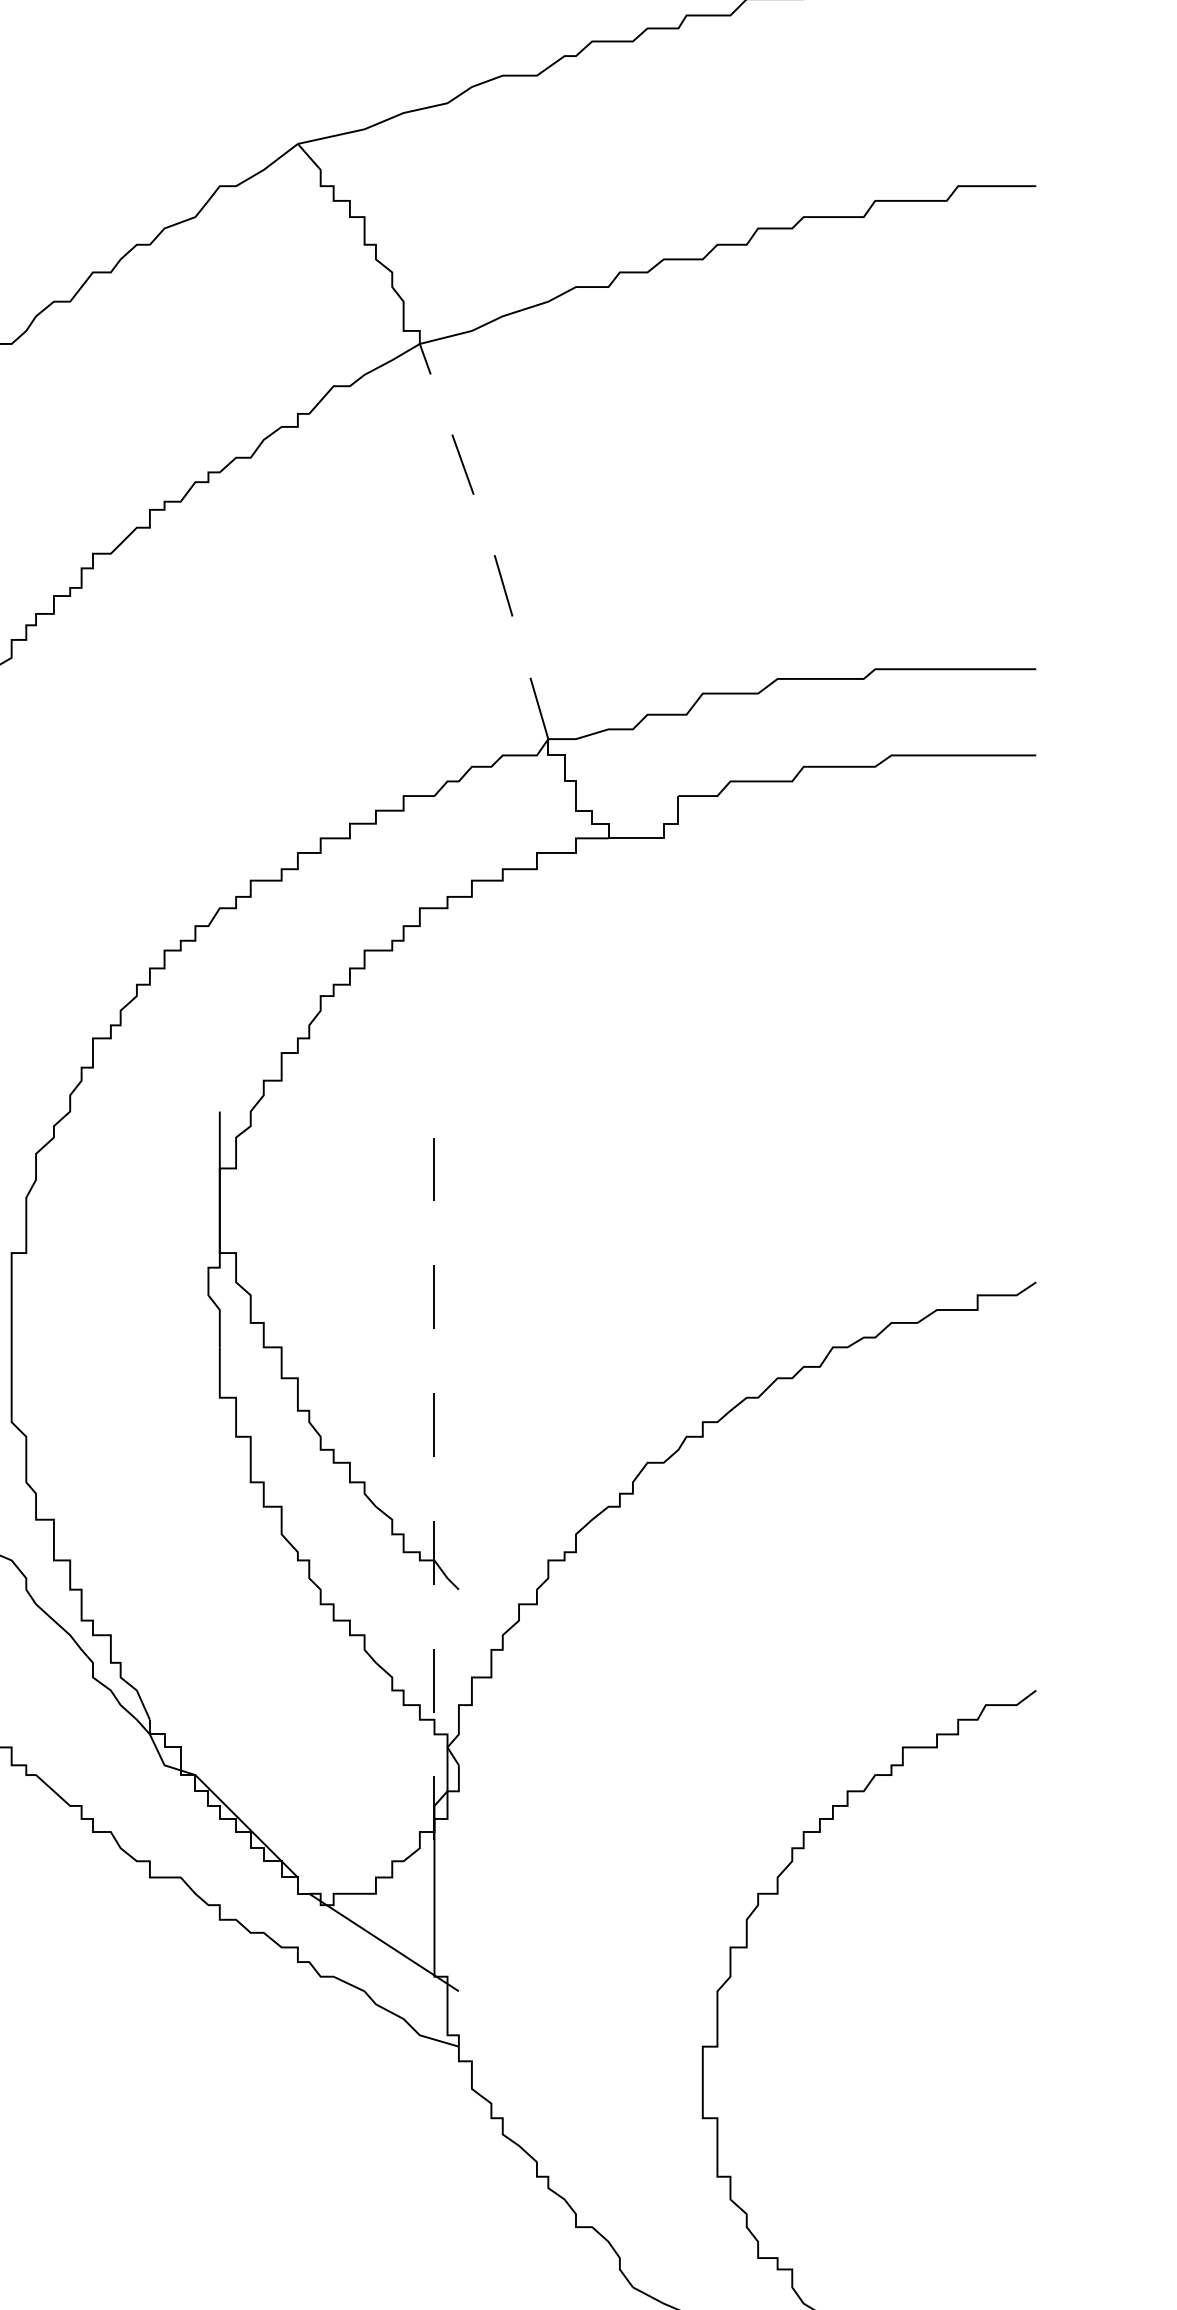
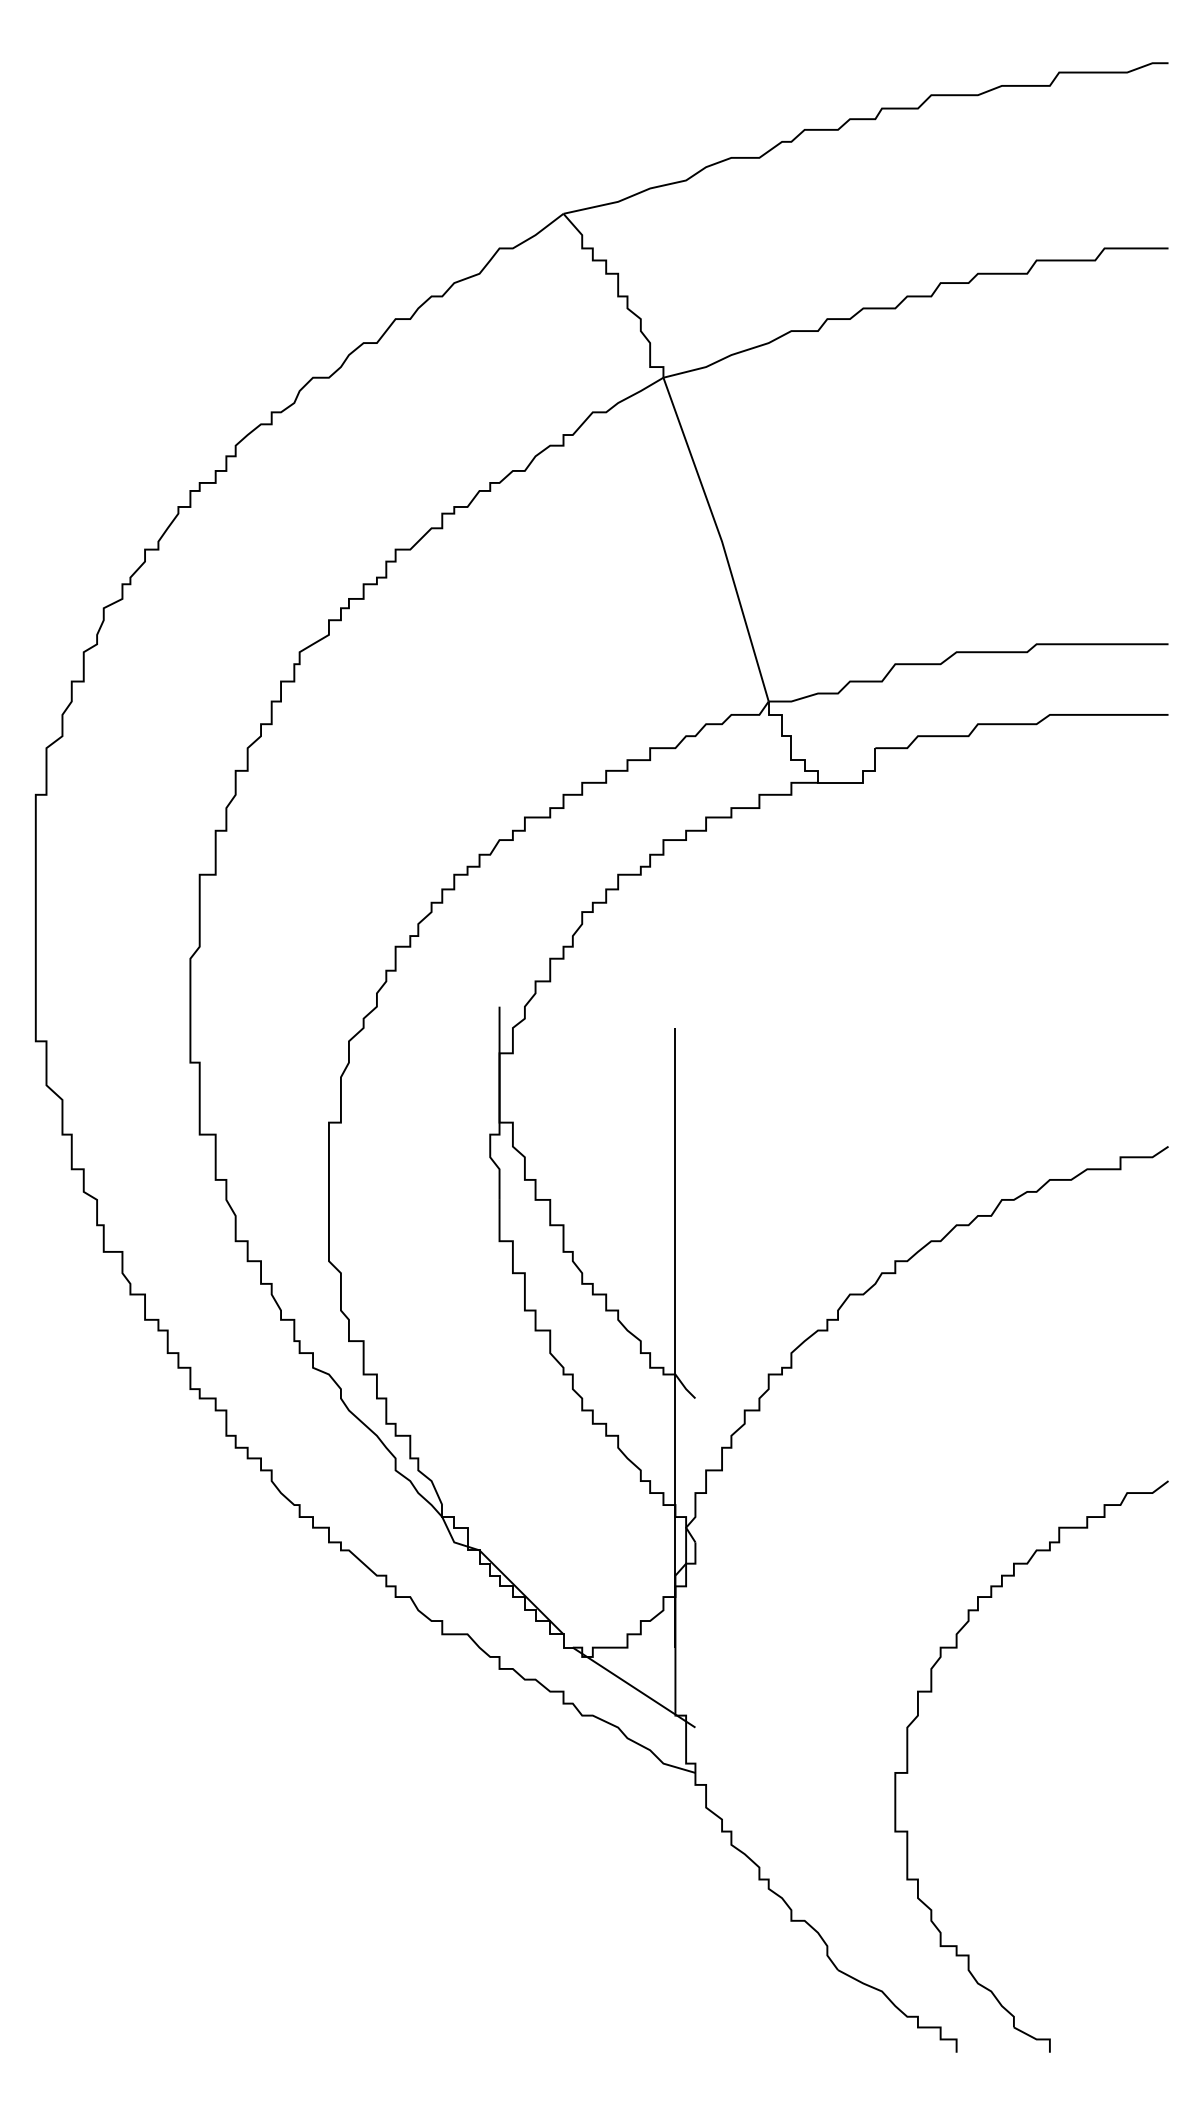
line: (489, 538) -> (720, 537), dashed -> solid
line: (434, 1515) -> (675, 1337), dashed -> solid

